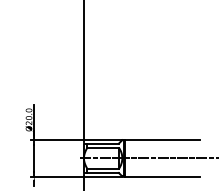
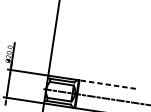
line: (162, 139) -> (107, 84), solid -> dashed

